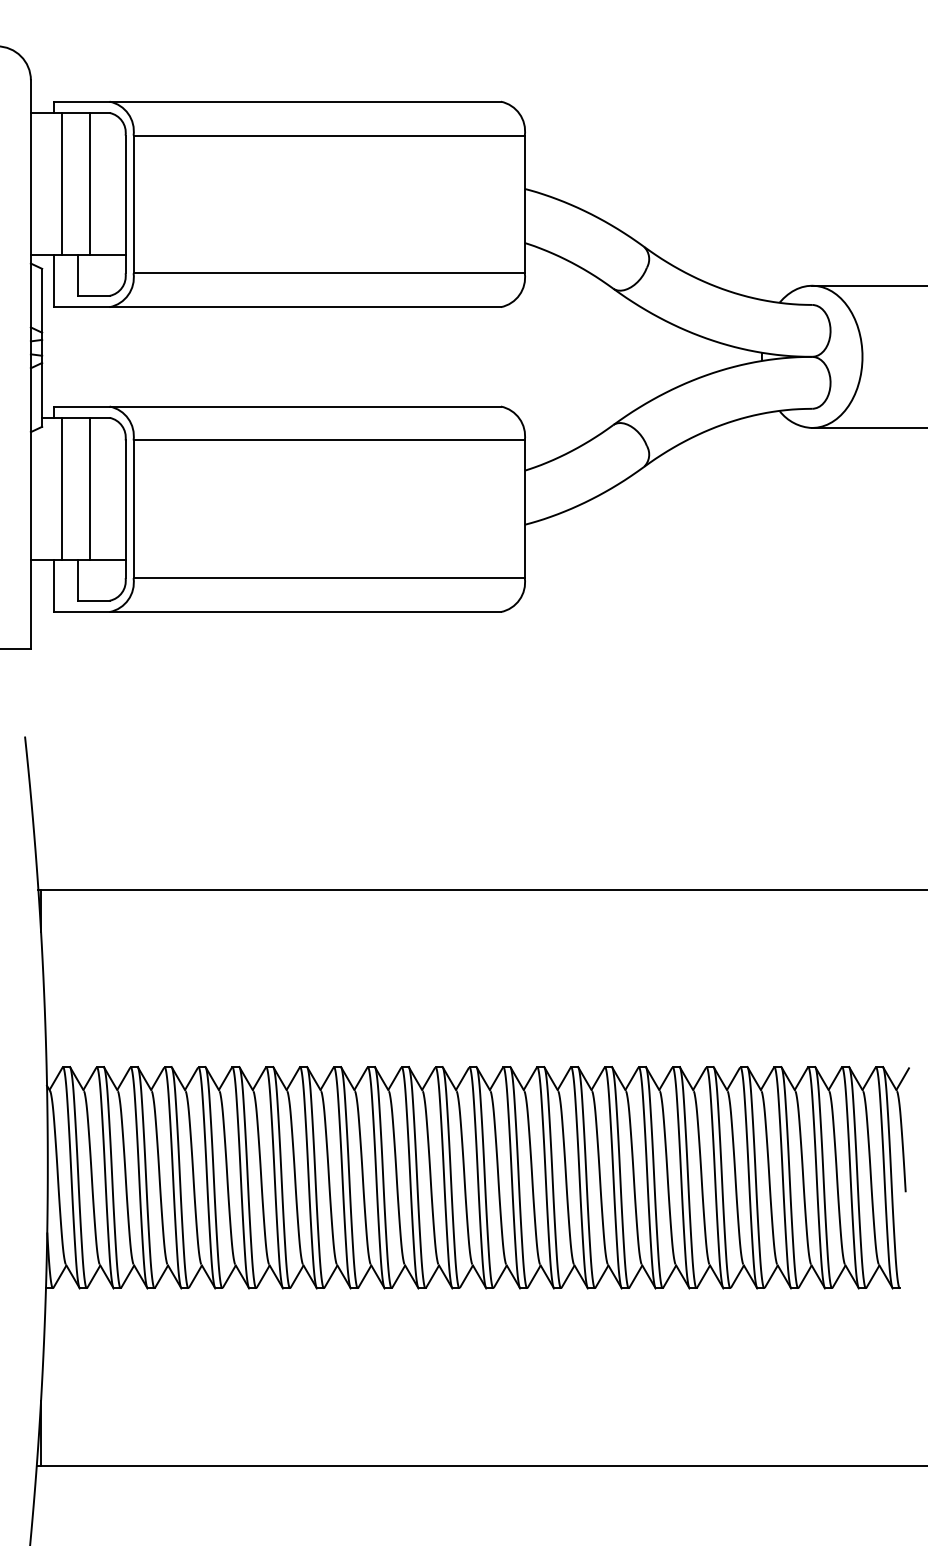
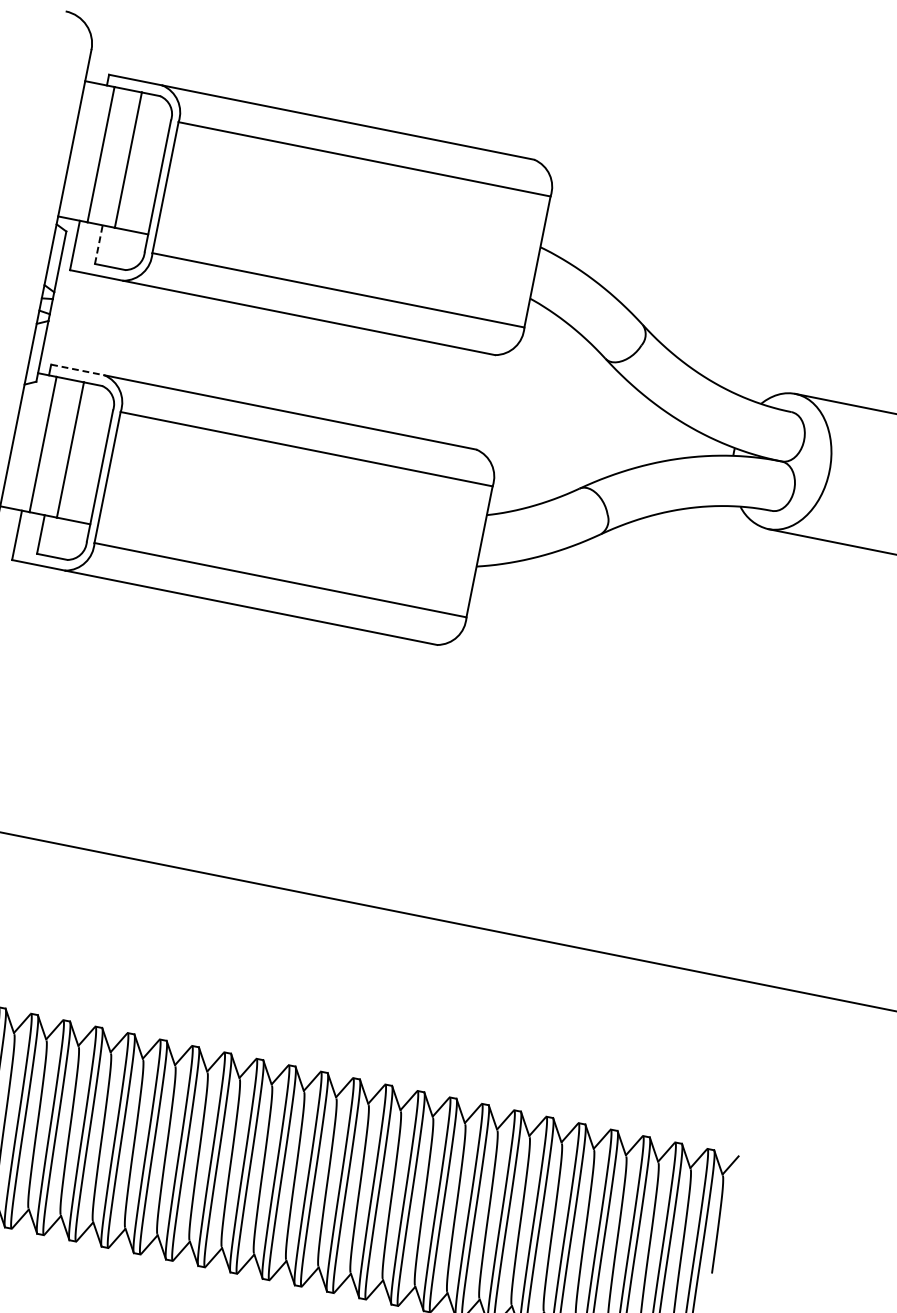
line: (77, 275) -> (98, 244), solid -> dashed
line: (81, 406) -> (77, 369), solid -> dashed

